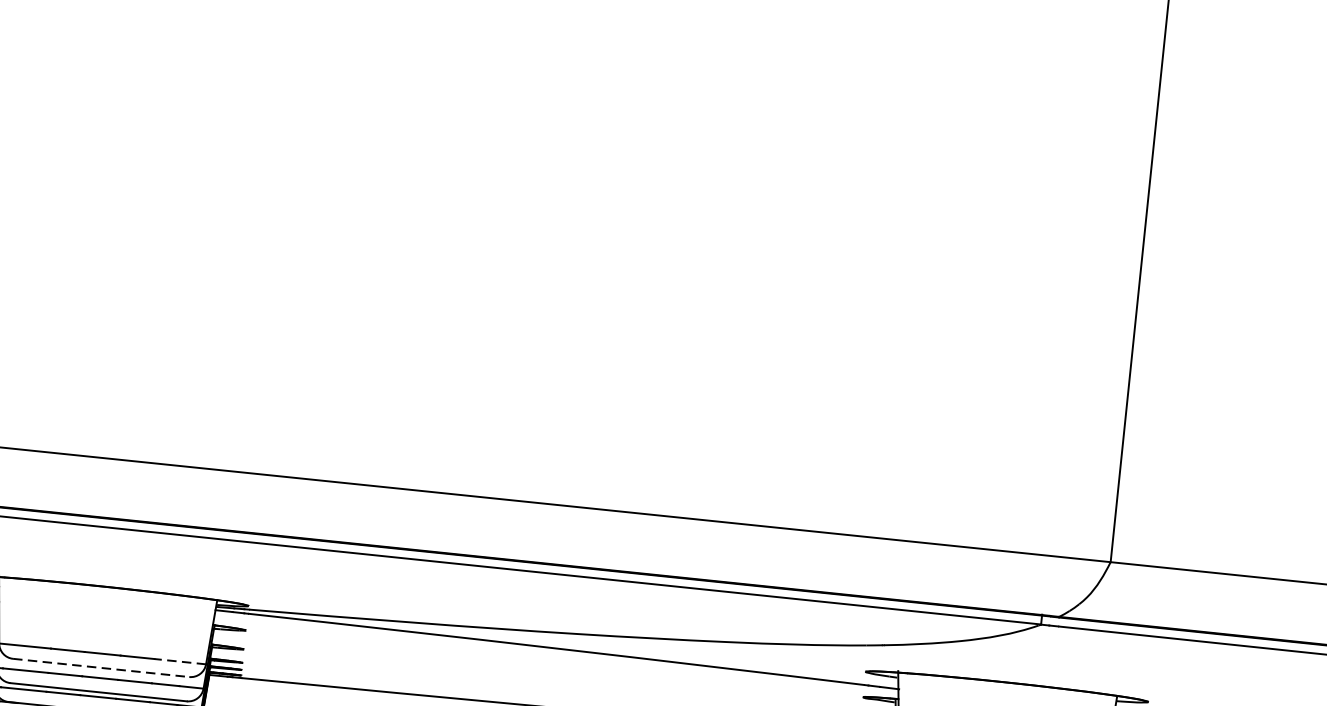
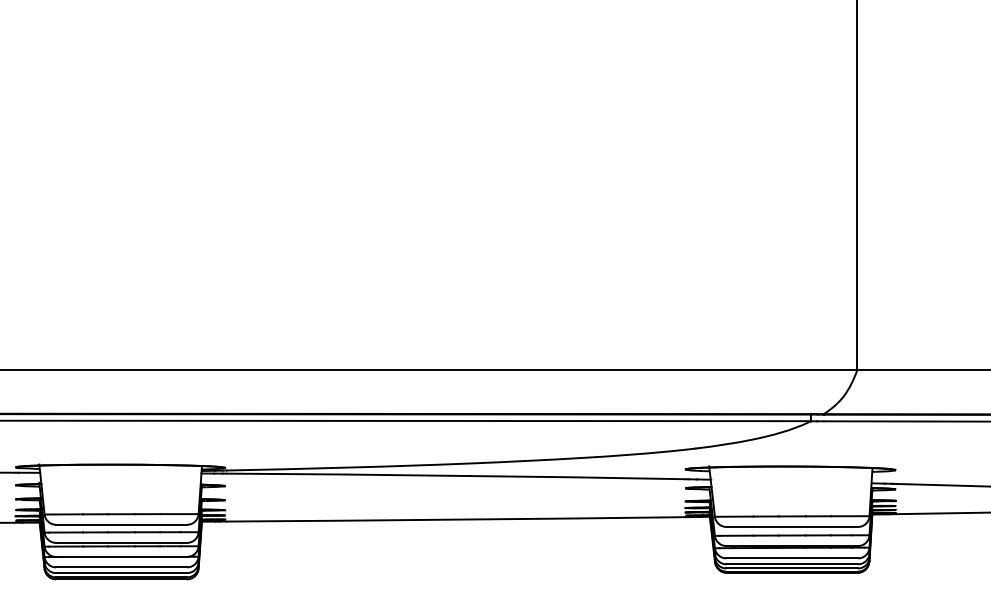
line: (179, 662) -> (178, 514), dashed -> solid
line: (101, 667) -> (121, 524), dashed -> solid

